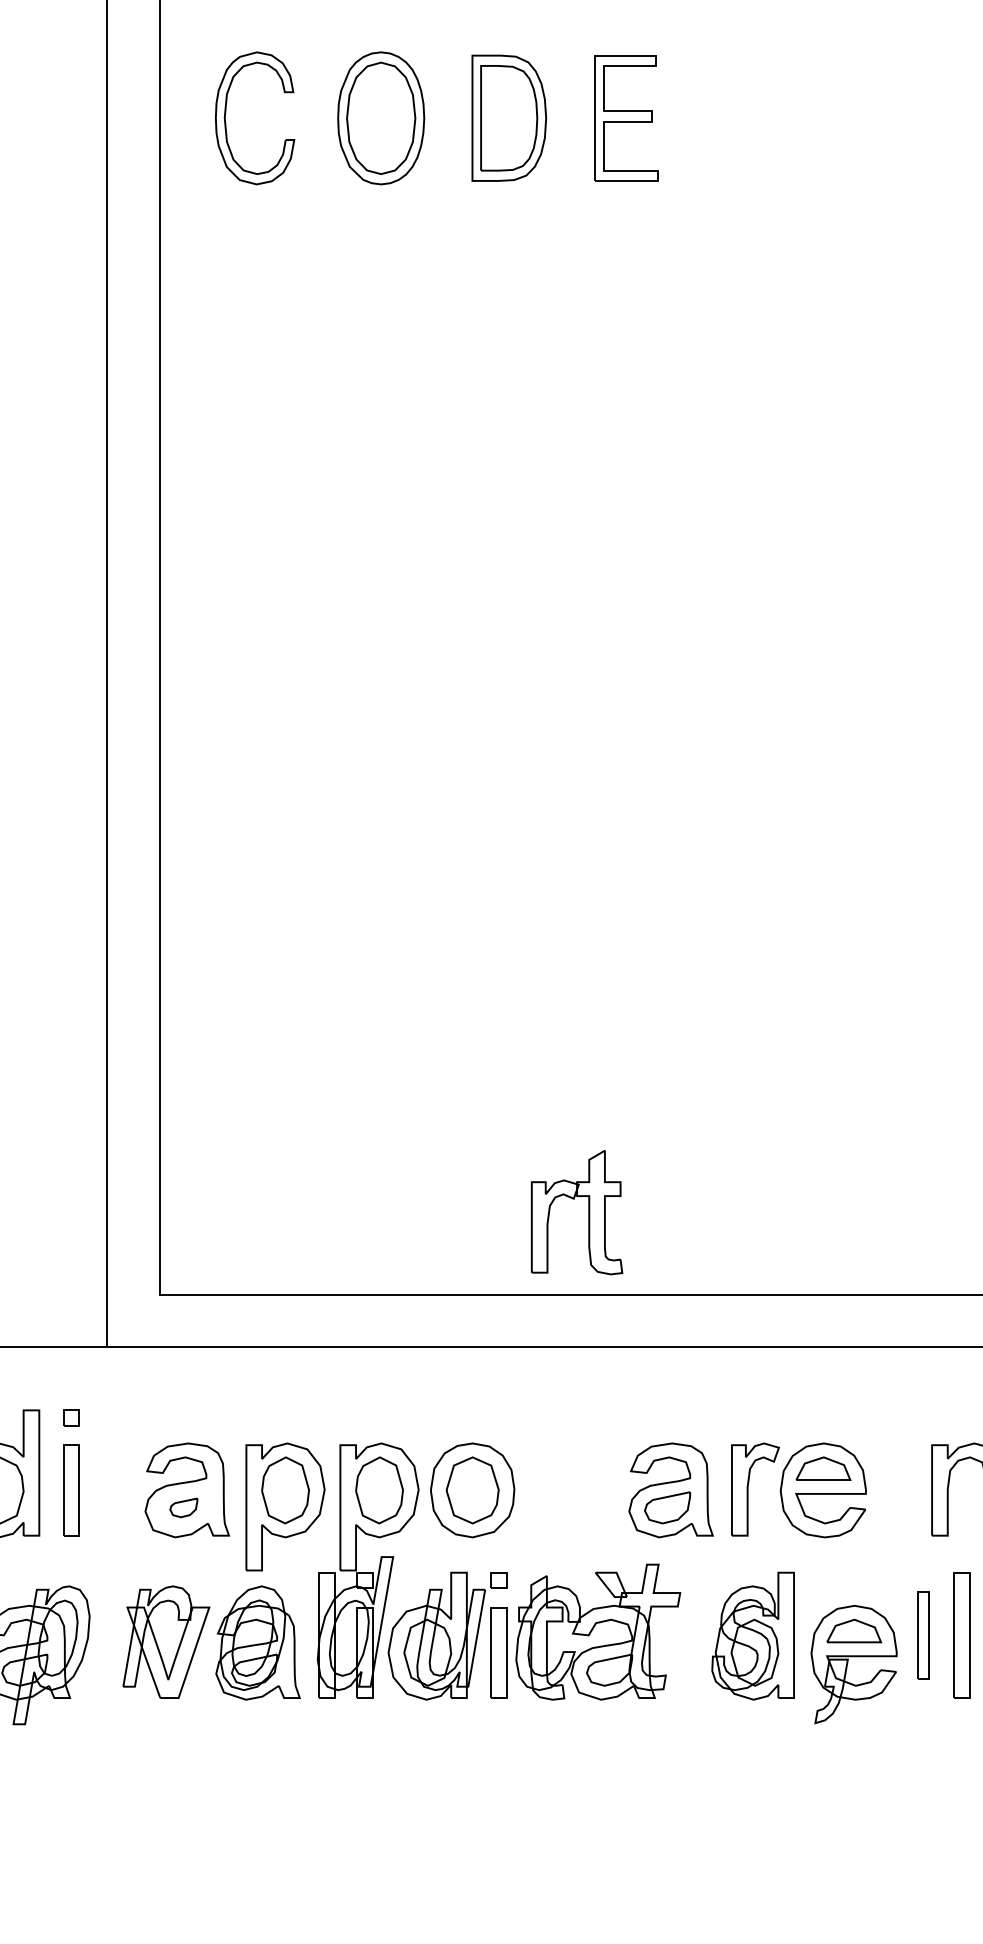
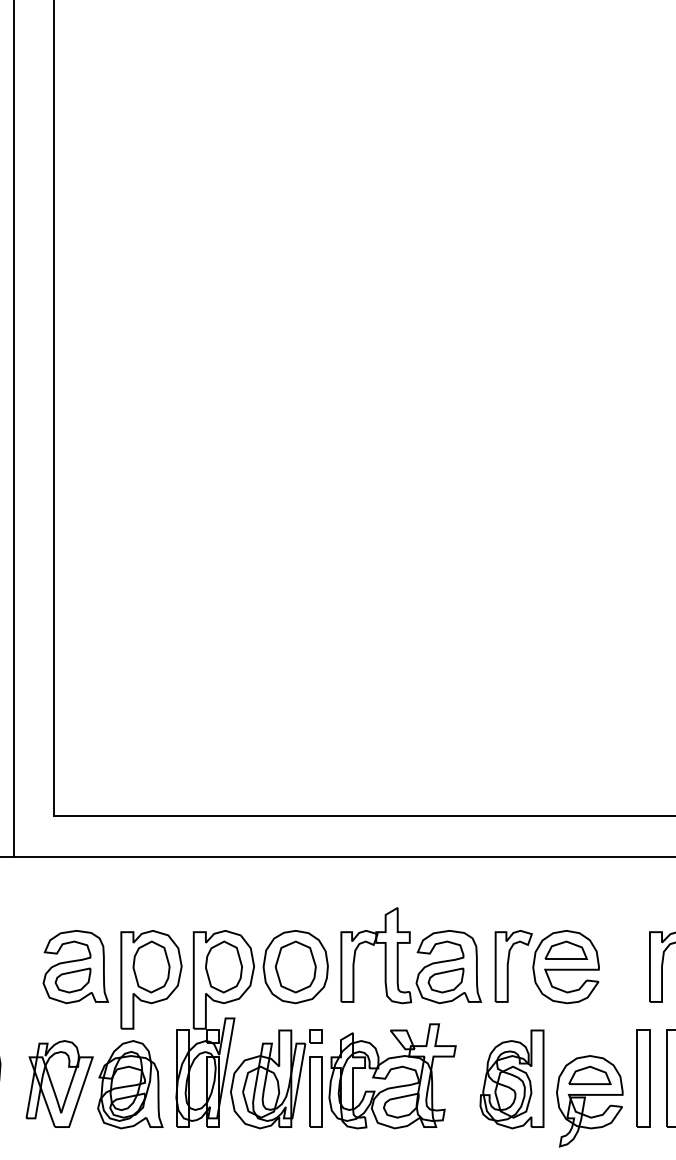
part: (588, 1212) -> (385, 955), moved
part: (183, 1507) -> (72, 980), size x1.67
part: (923, 1635) -> (643, 1078), size x1.43

